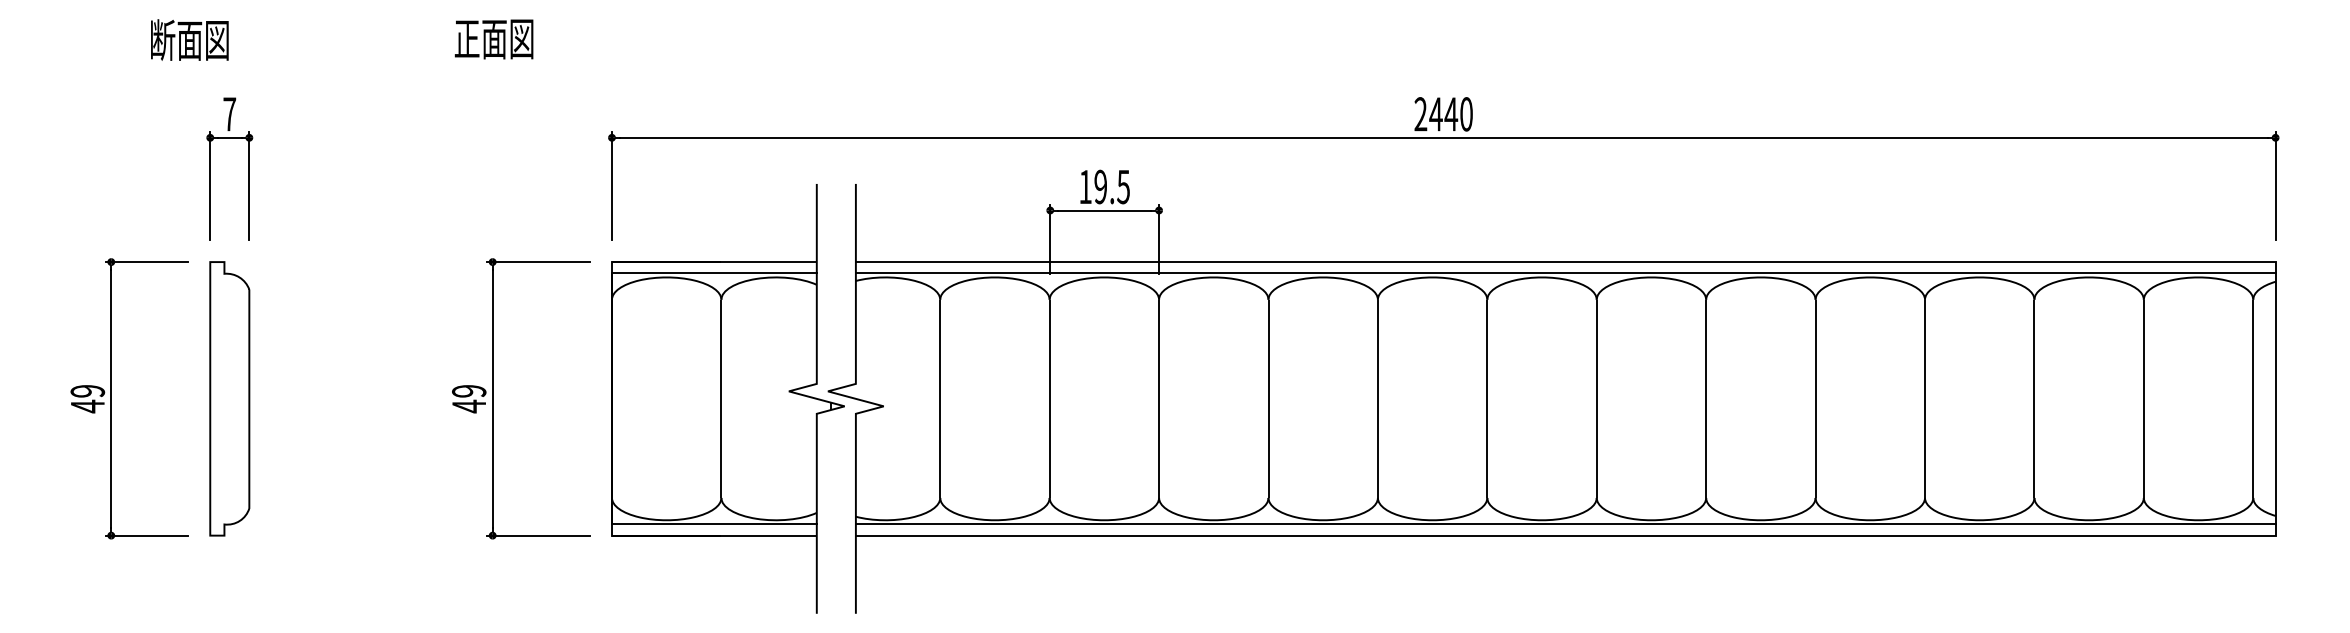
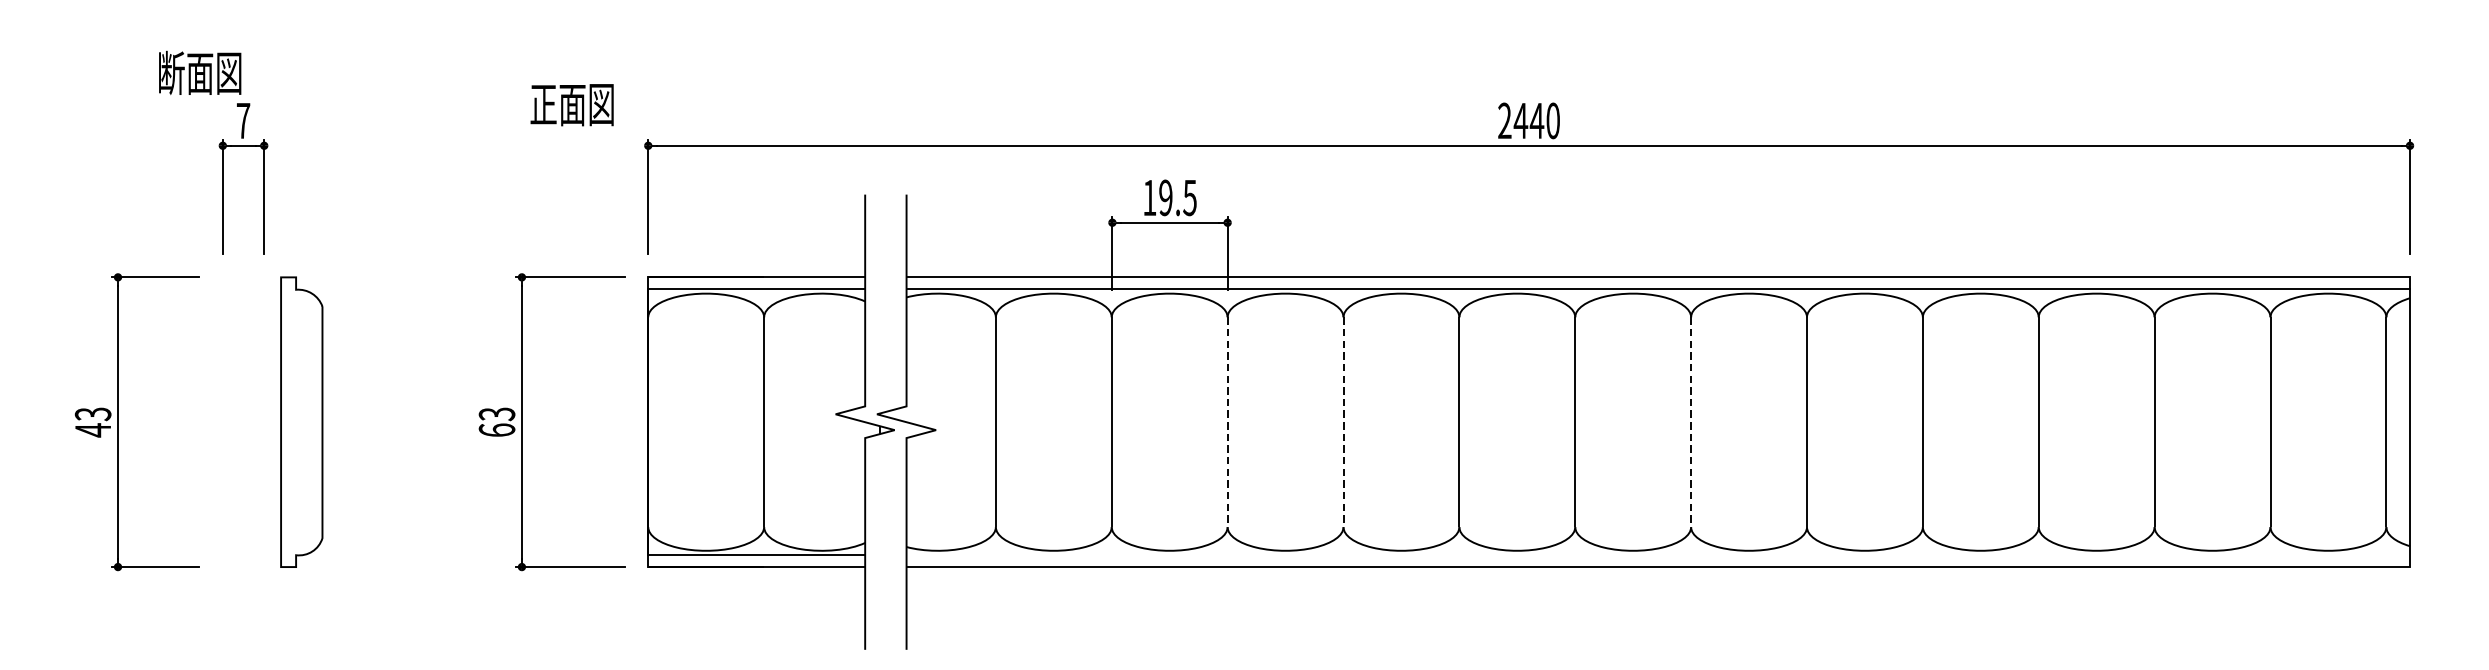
text: (189, 39) -> (199, 72), moved
text: (493, 39) -> (571, 105), moved
text: (87, 391) -> (92, 414), 49 -> 43
curve: (211, 398) -> (282, 421), moved
text: (469, 399) -> (497, 422), 49 -> 63
line: (1159, 399) -> (1228, 422), solid -> dashed
line: (1268, 399) -> (1343, 422), solid -> dashed
line: (1596, 399) -> (1690, 422), solid -> dashed
line: (1565, 524) -> (1658, 555), removed

